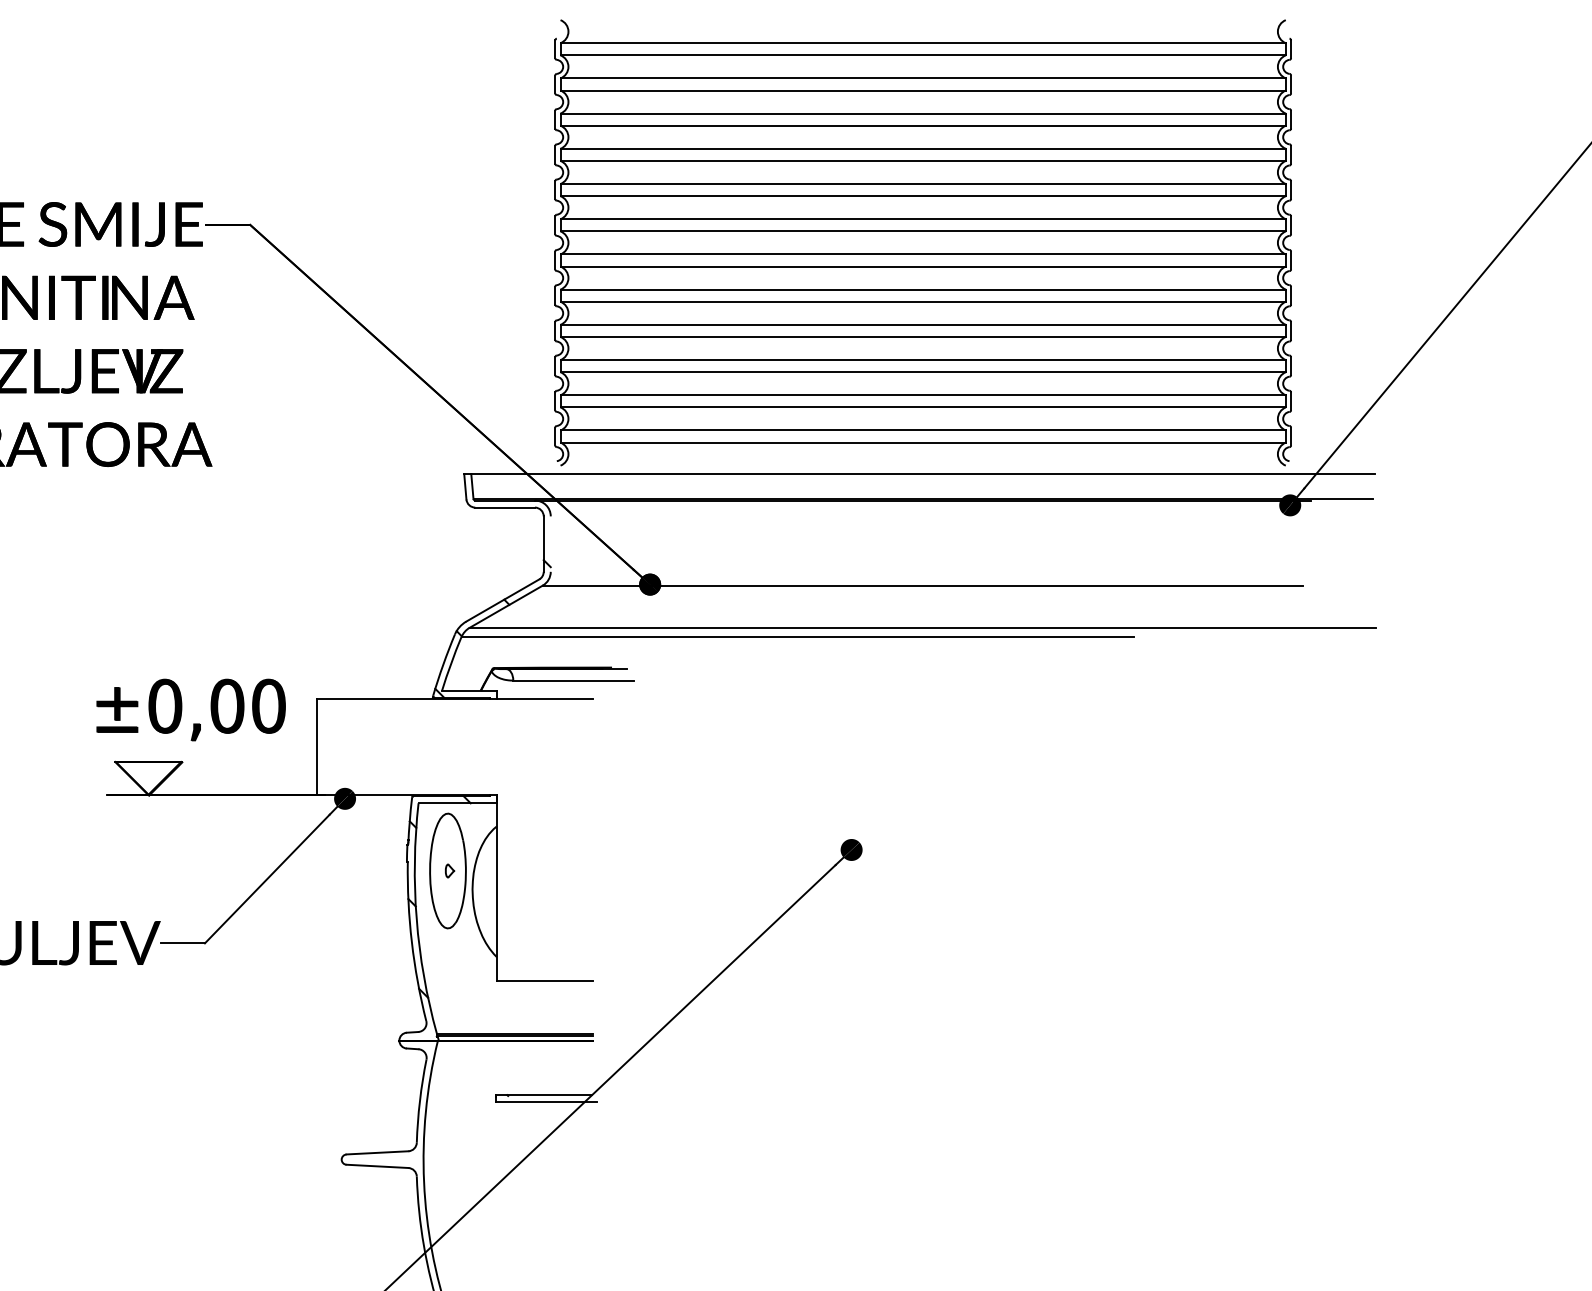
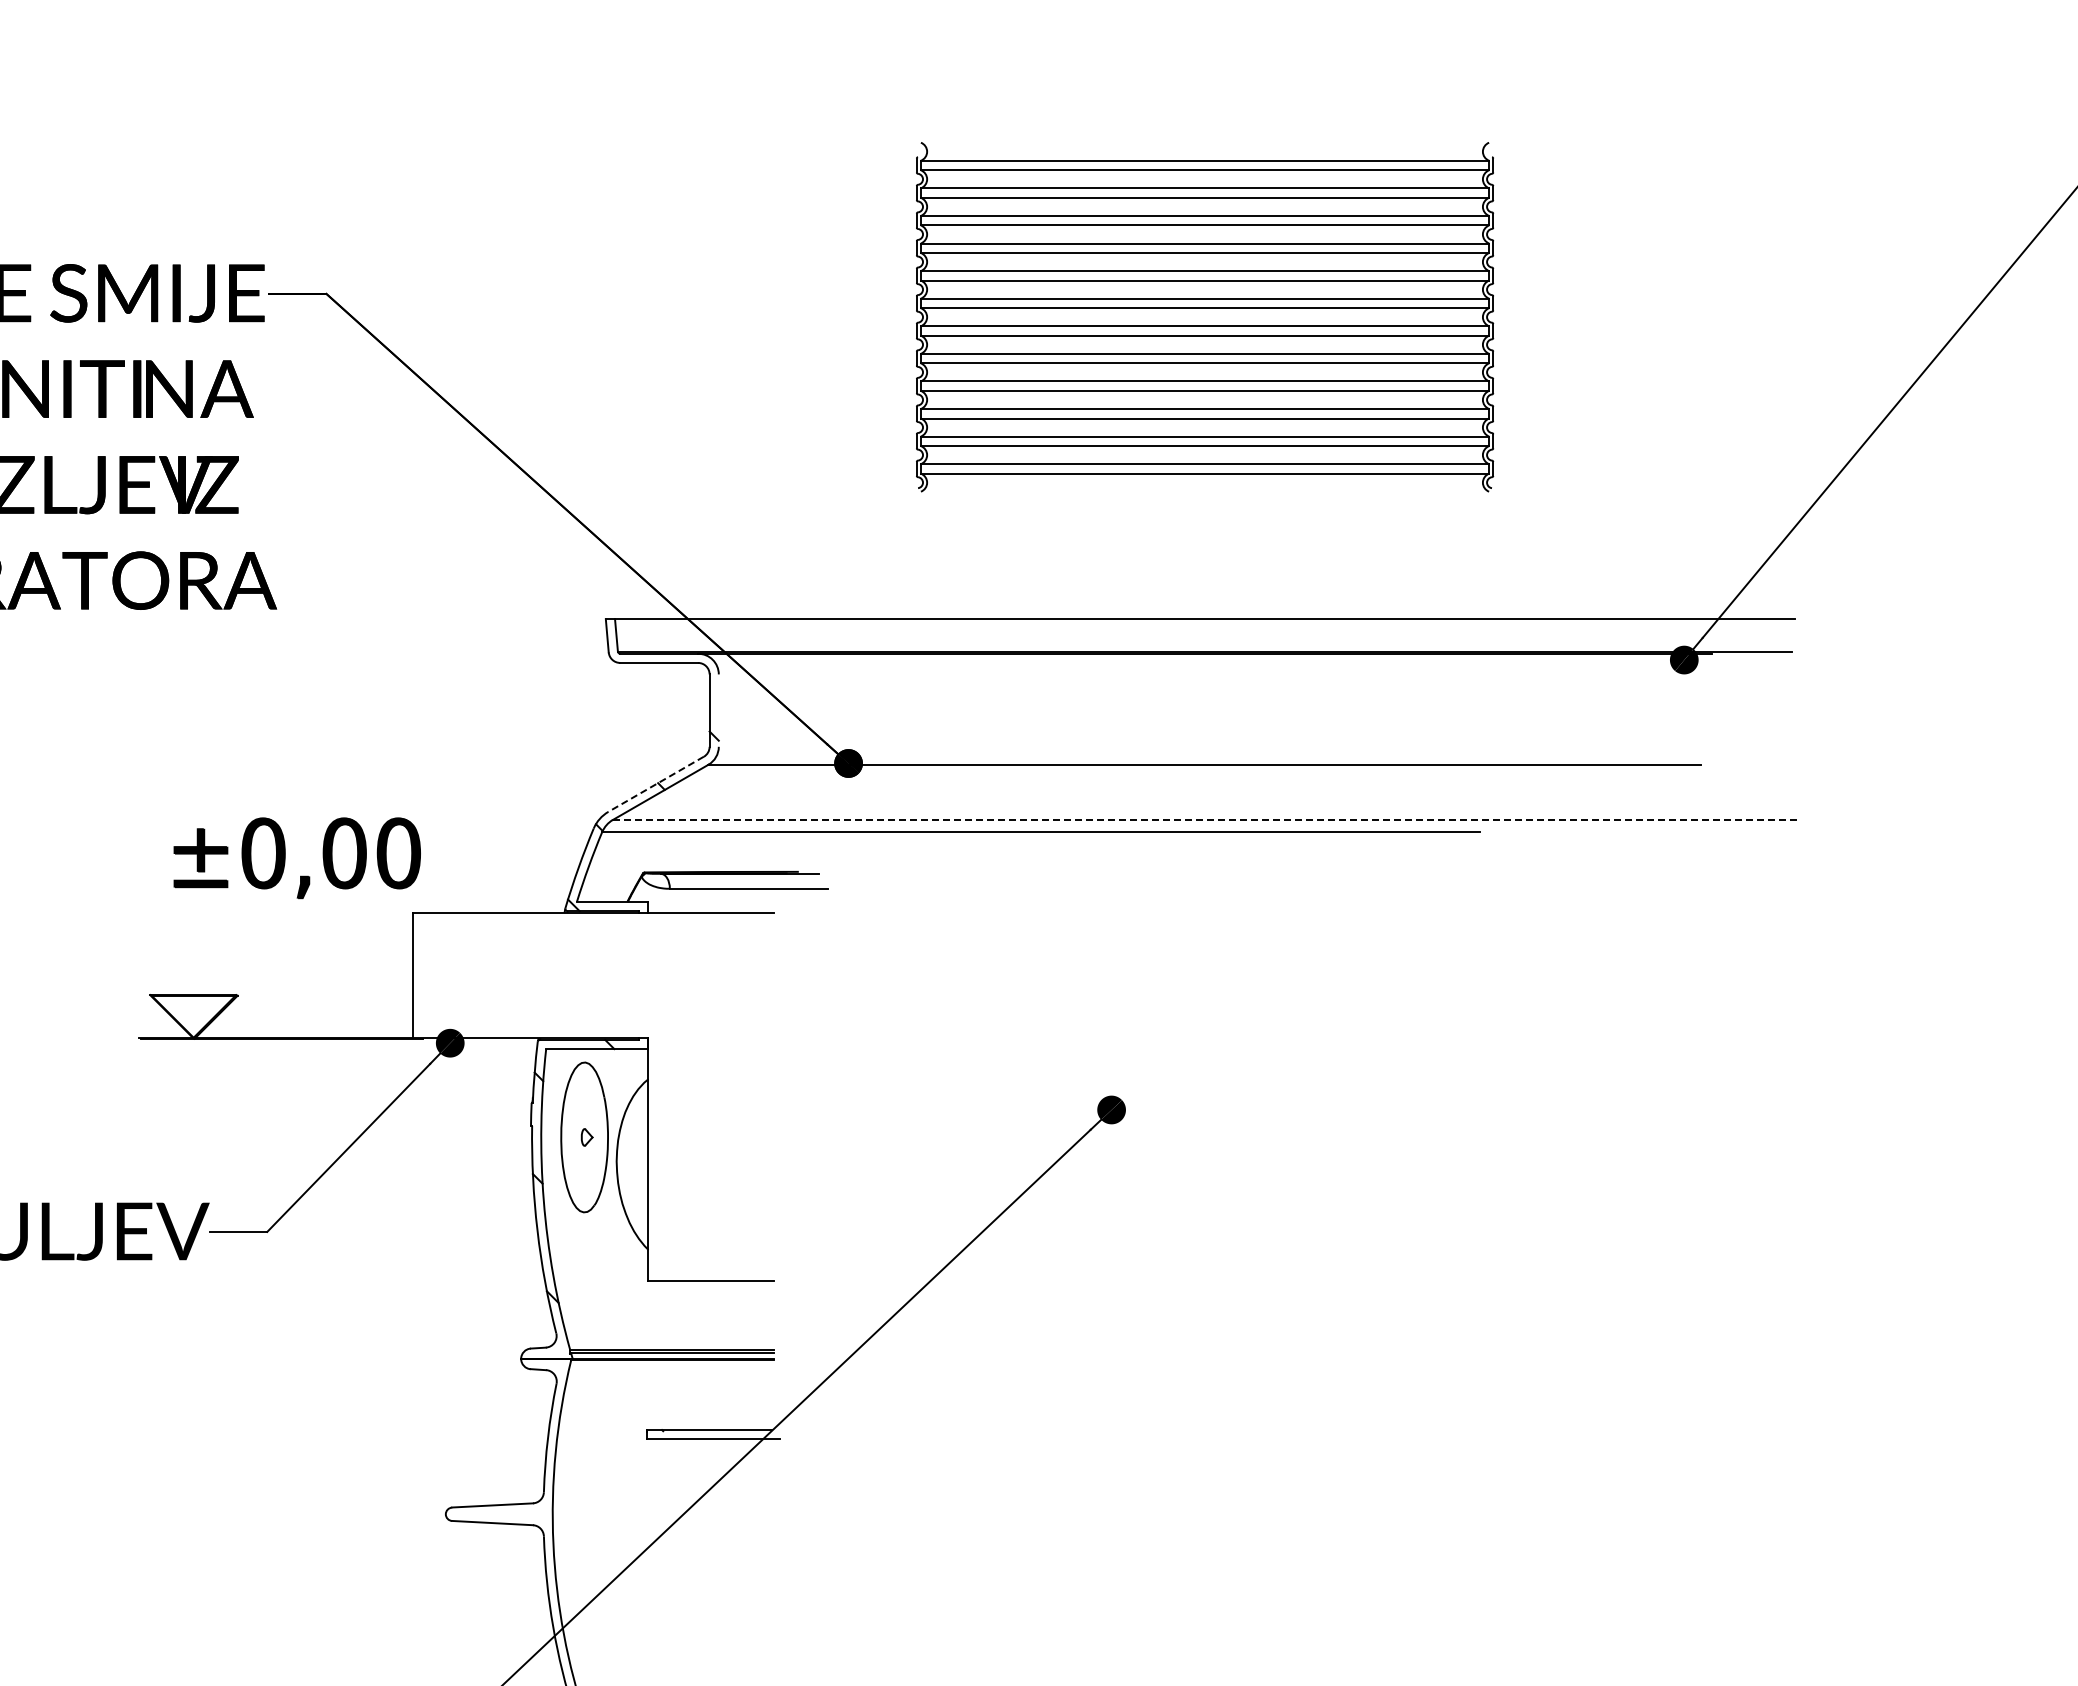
part: (922, 242) -> (1204, 316), size x0.6
line: (502, 600) -> (655, 784), solid -> dashed
line: (922, 627) -> (1204, 819), solid -> dashed
text: (190, 710) -> (296, 858), moved

